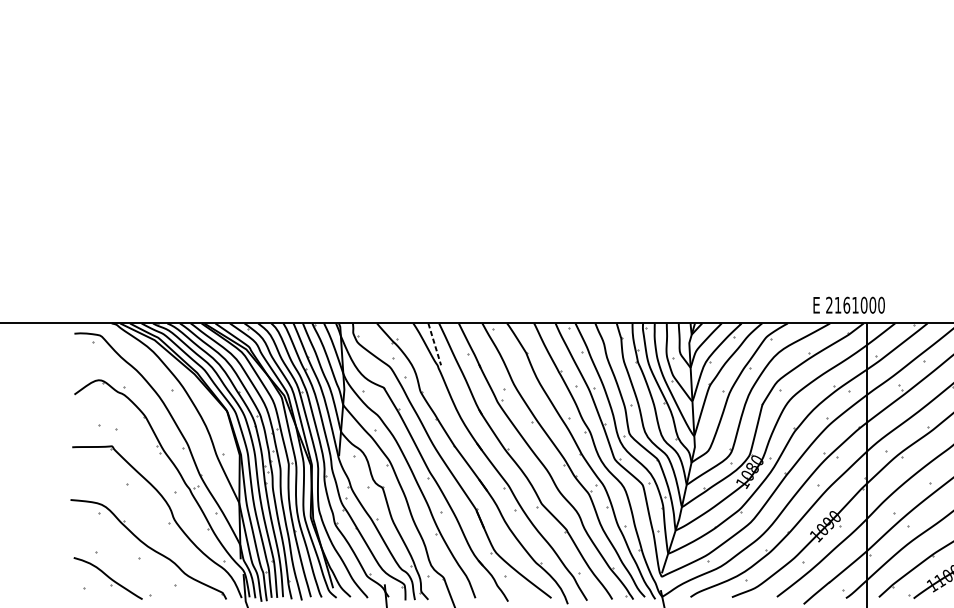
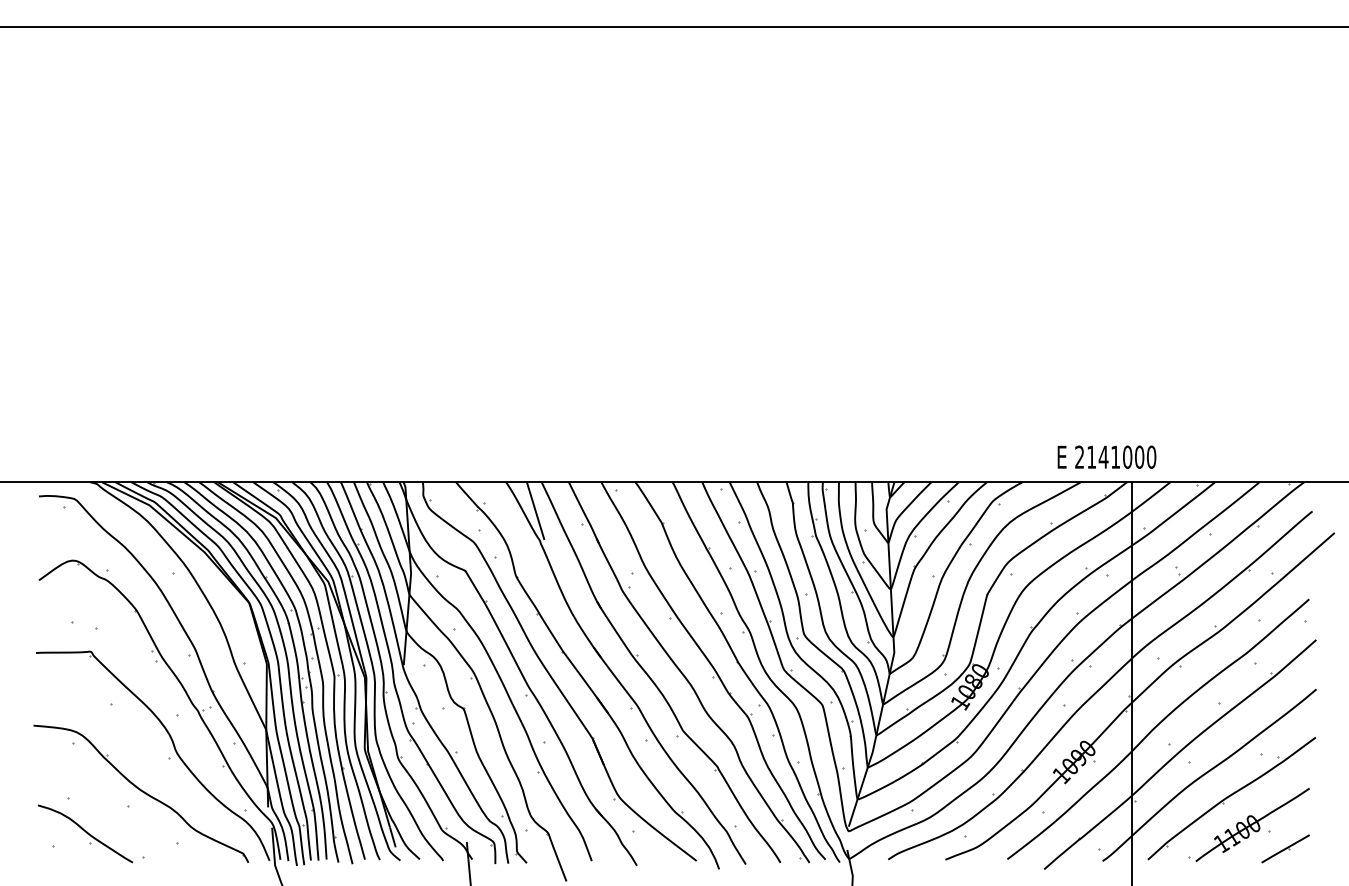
text: (846, 304) -> (1103, 456), 2161000 -> 2141000
line: (434, 344) -> (535, 511), dashed -> solid

